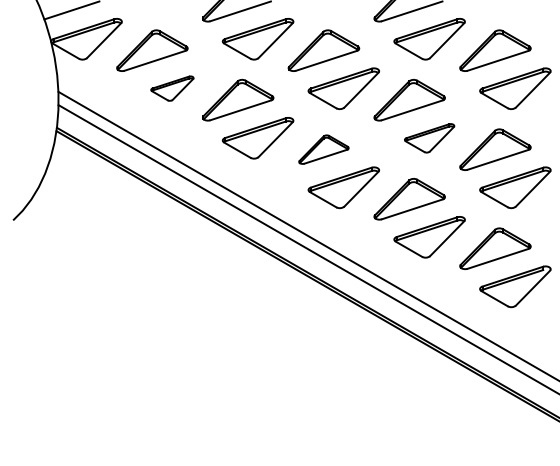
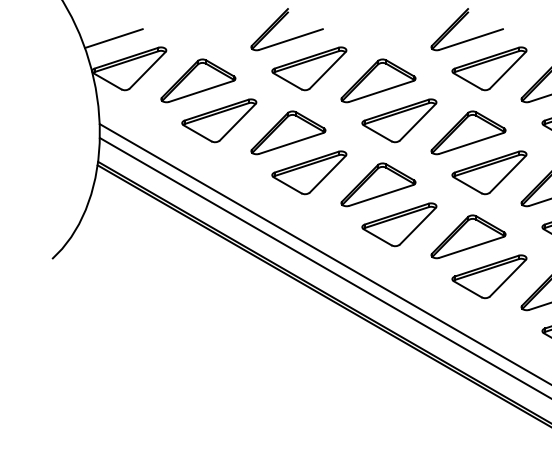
part: (172, 88) -> (219, 120), size x1.67
part: (429, 138) -> (489, 173), size x1.43
part: (323, 149) -> (378, 184), size x1.43

